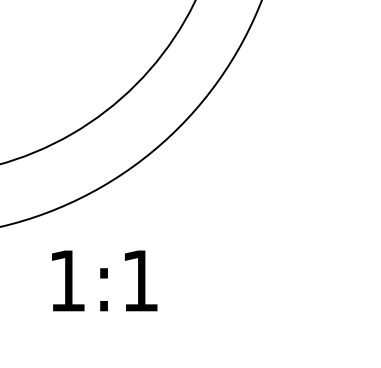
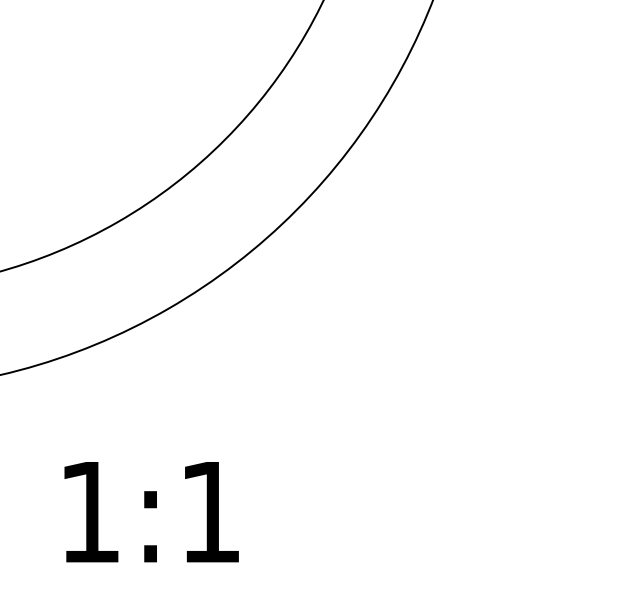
text: (104, 280) -> (151, 511), moved

